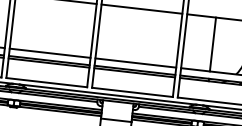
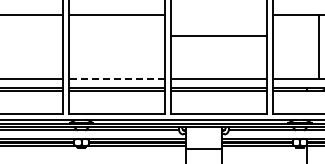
line: (142, 9) -> (219, 36), moved
line: (213, 44) -> (319, 47), moved
line: (49, 53) -> (116, 79), solid -> dashed

